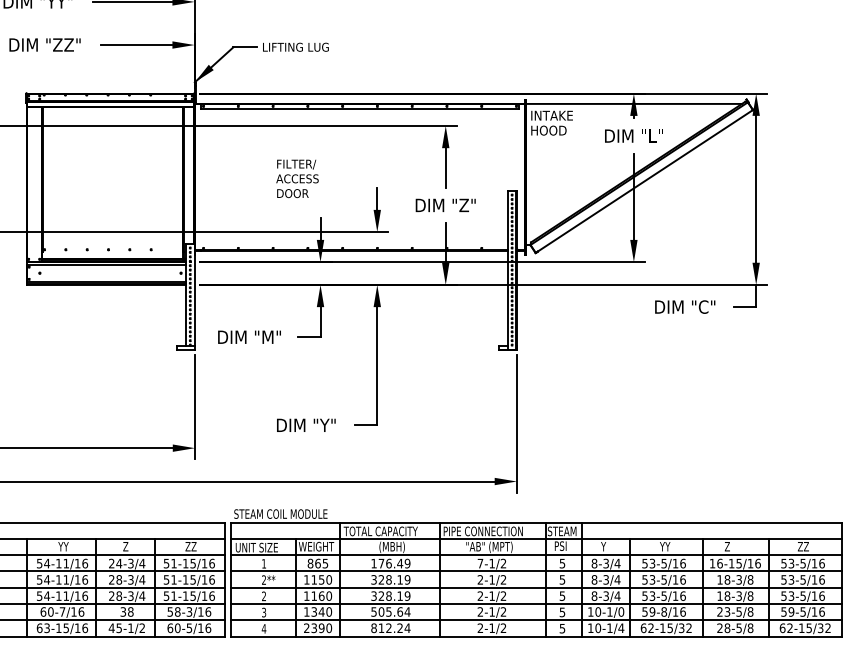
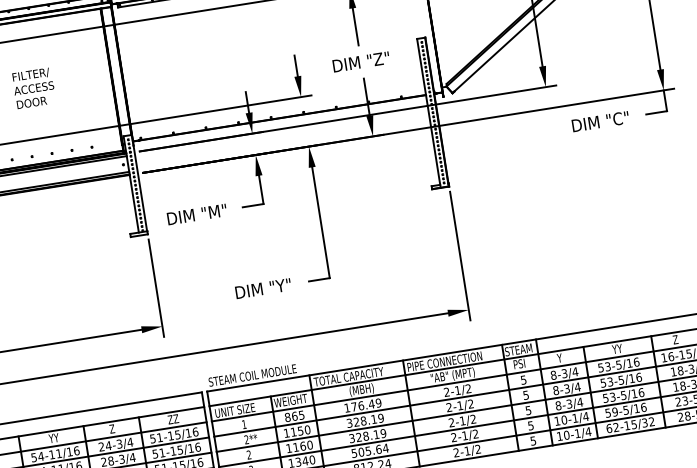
text: (297, 178) -> (33, 87), moved
text: (480, 563) -> (446, 392), 7-1/2 -> 2-1/2
text: (621, 611) -> (586, 416), 10-1/0 -> 10-1/4
text: (663, 611) -> (625, 409), 59-8/16 -> 59-5/16

